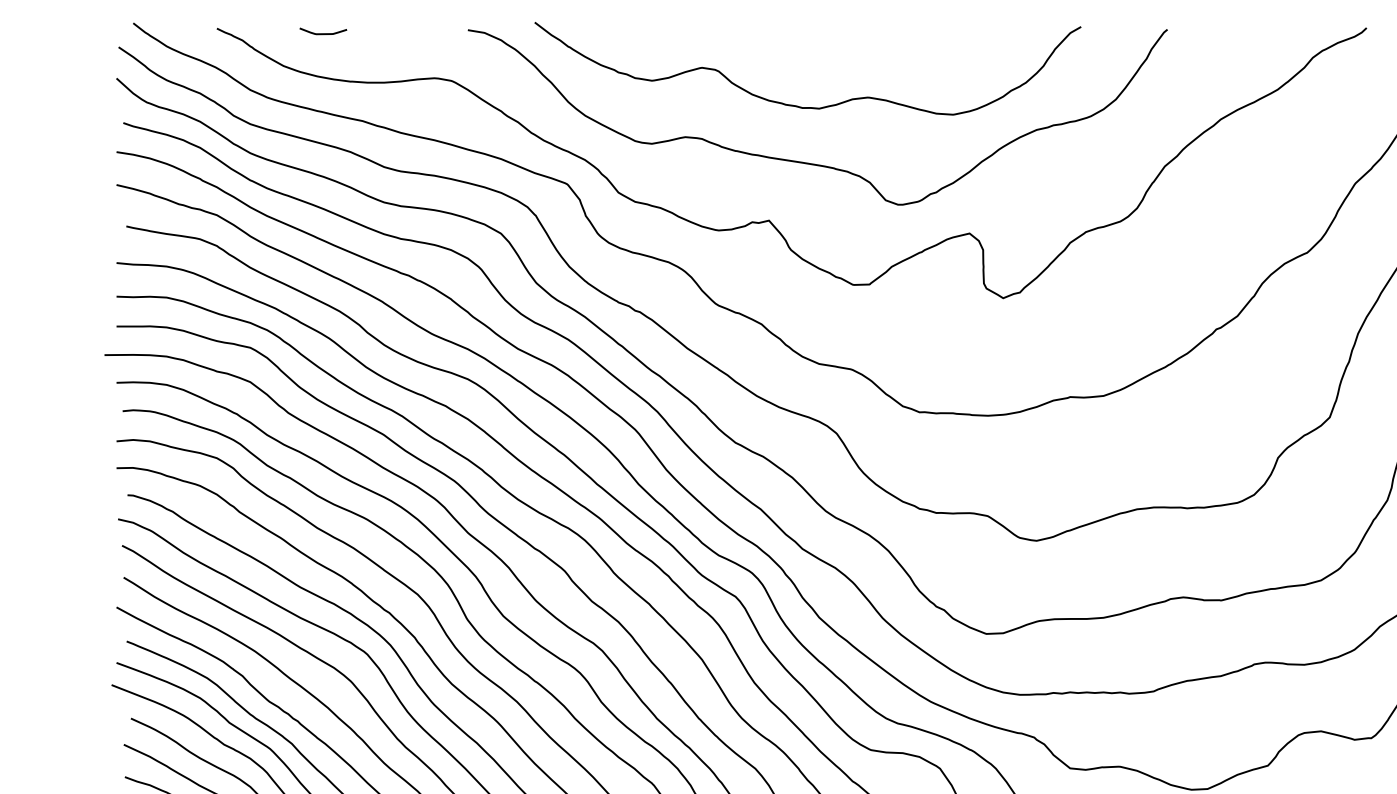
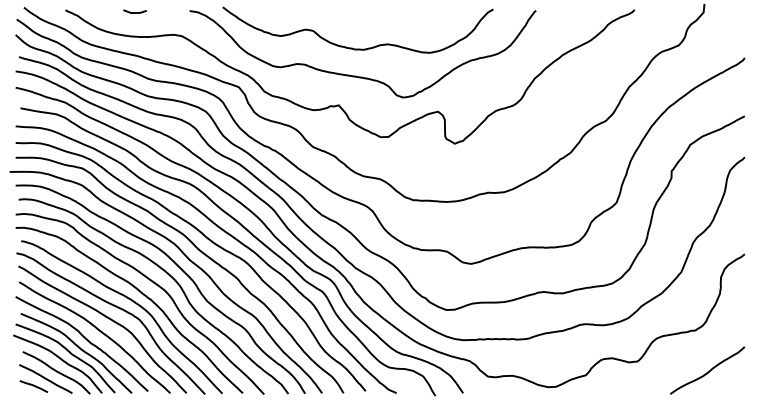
curve: (322, 33) -> (134, 12), moved

